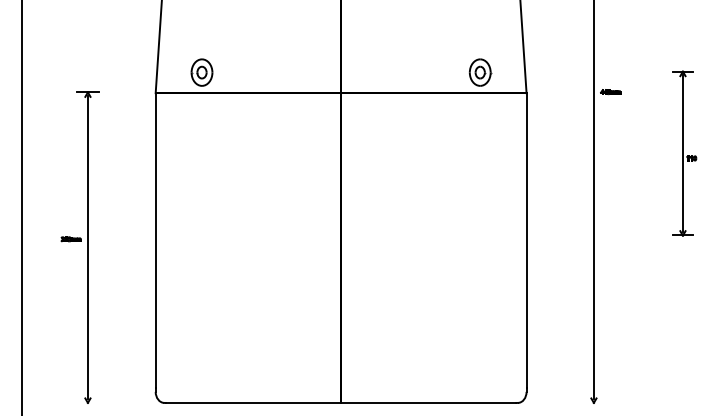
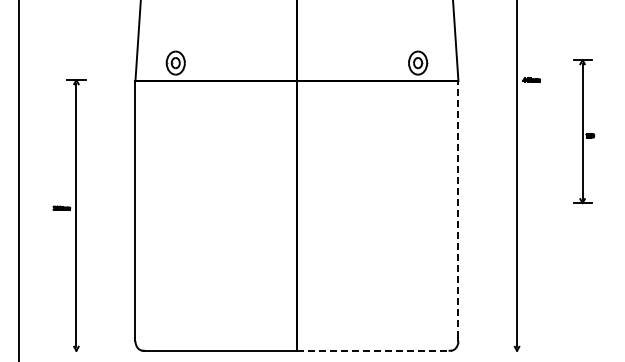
part: (685, 153) -> (584, 131), moved
line: (526, 240) -> (458, 209), solid -> dashed
line: (429, 402) -> (373, 350), solid -> dashed

